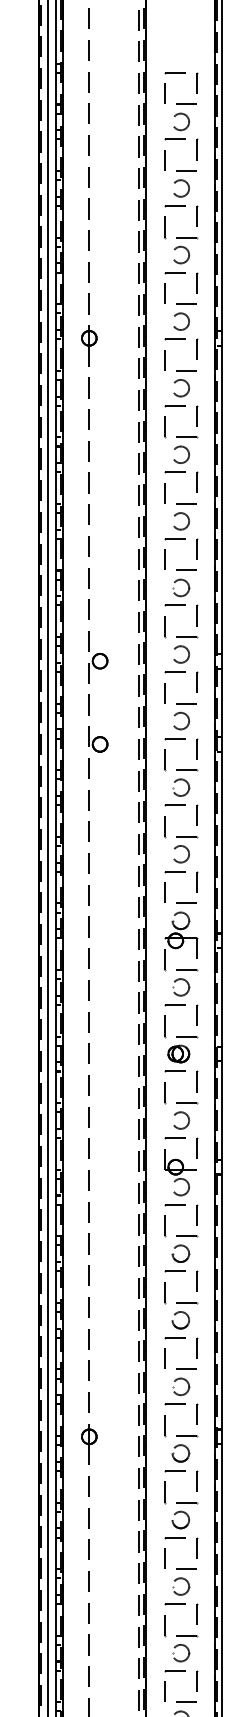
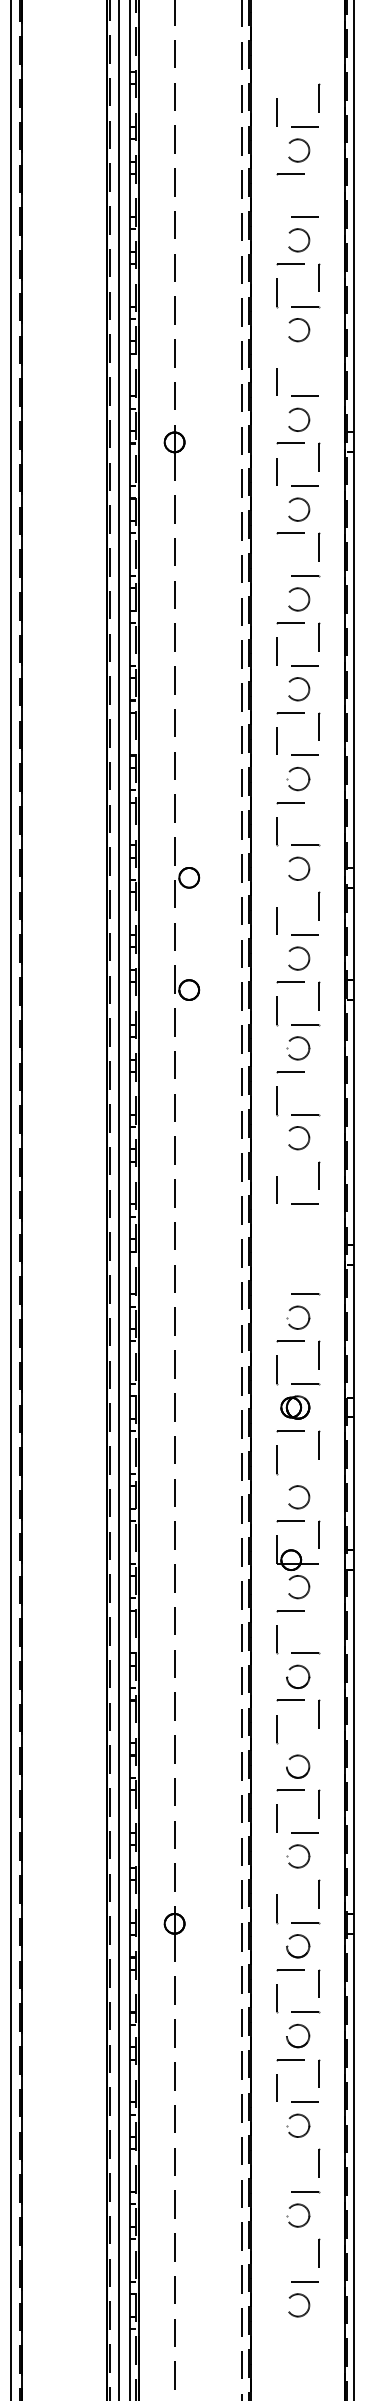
line: (175, 72) -> (290, 84), removed
line: (196, 149) -> (319, 187), removed
line: (164, 160) -> (276, 202), removed
line: (175, 273) -> (290, 354), removed
line: (196, 282) -> (319, 367), removed
line: (165, 427) -> (277, 562), removed
line: (196, 615) -> (319, 816), removed
line: (175, 672) -> (290, 892), removed
line: (196, 815) -> (319, 1085), removed
line: (175, 872) -> (290, 1162), removed
part: (181, 941) -> (298, 1255), removed
line: (186, 1103) -> (305, 1474), removed
line: (196, 1214) -> (319, 1624), removed
line: (186, 1303) -> (305, 1743), removed
line: (175, 1404) -> (290, 1880), removed
line: (175, 1604) -> (290, 2149), removed
line: (165, 1625) -> (277, 2178), removed
line: (175, 1670) -> (290, 2239), removed
line: (164, 1691) -> (276, 2267), removed

